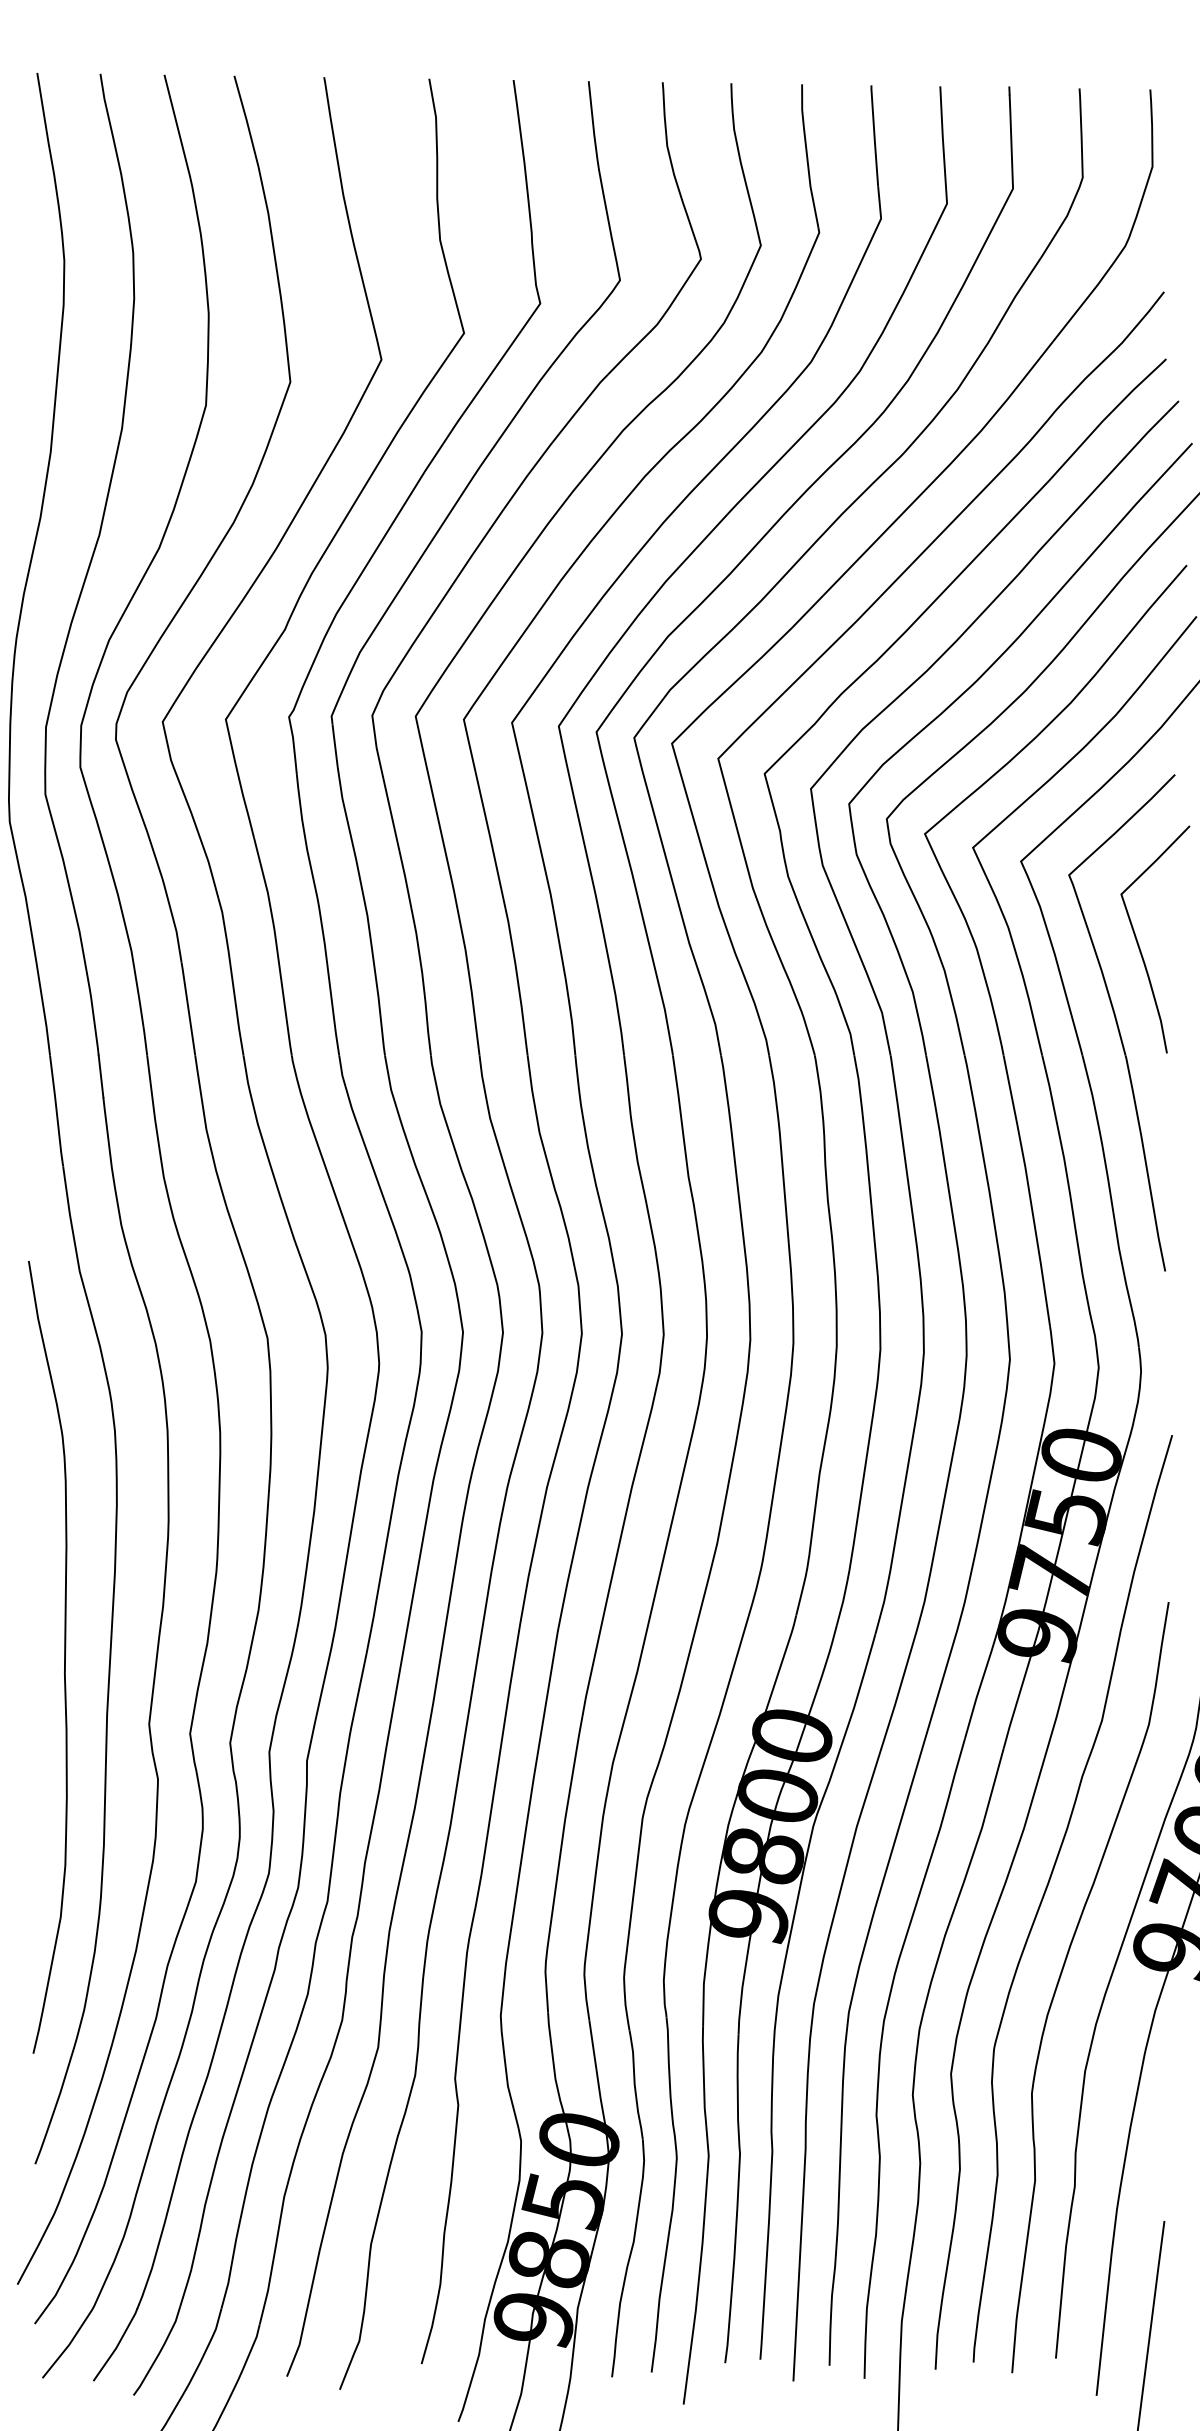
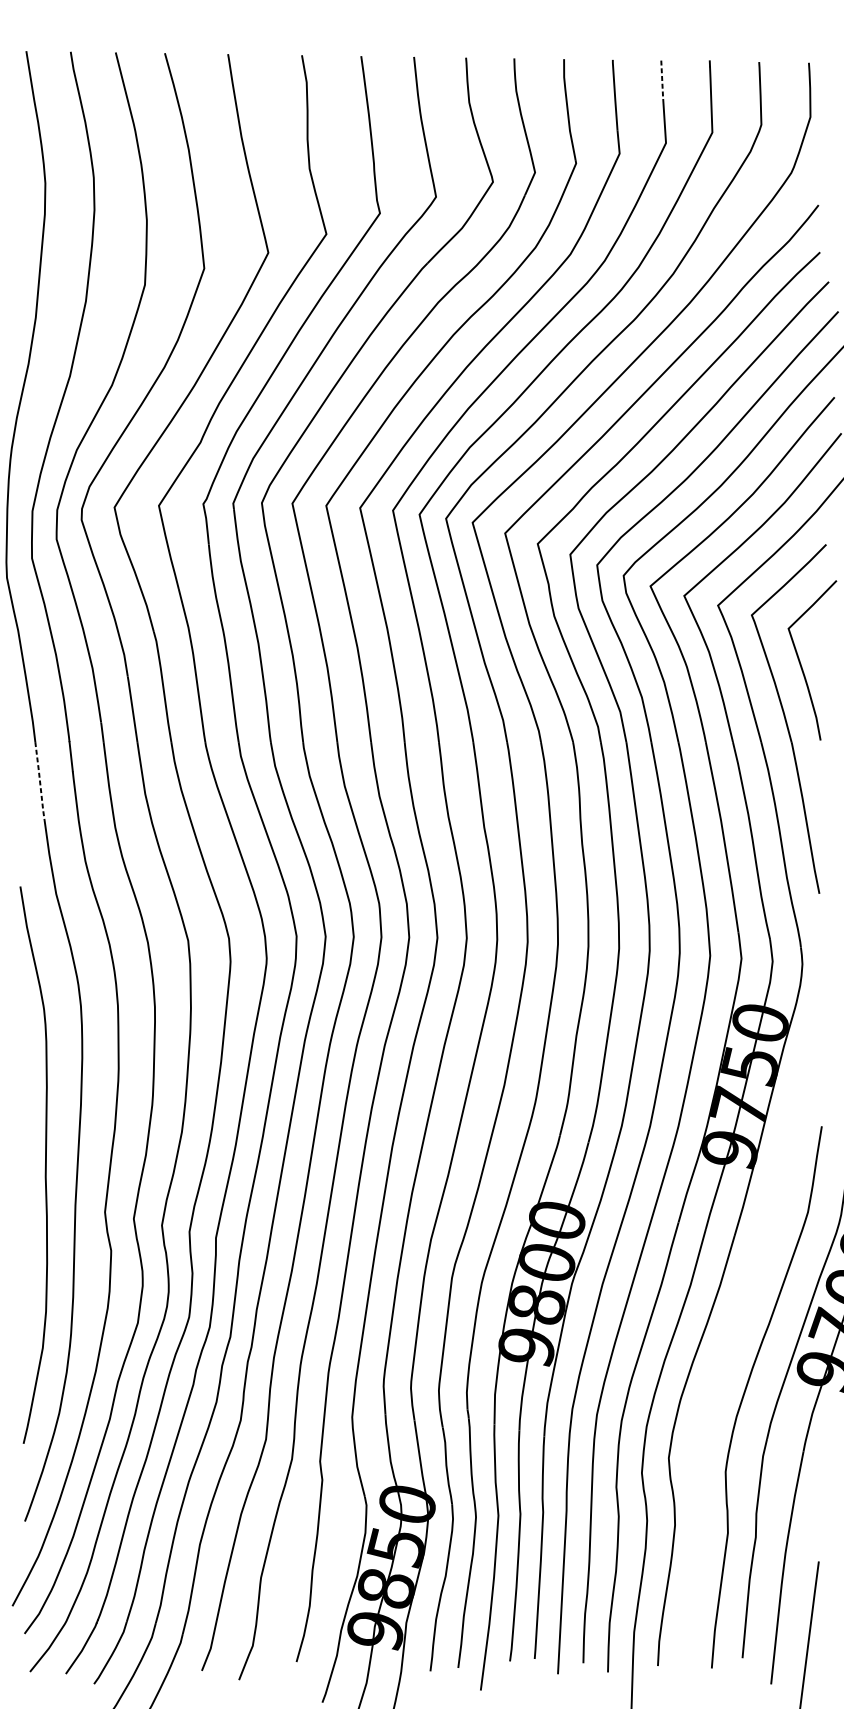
line: (941, 114) -> (662, 80), solid -> dashed
line: (56, 1111) -> (39, 781), solid -> dashed
curve: (1048, 1886) -> (737, 1326), removed

